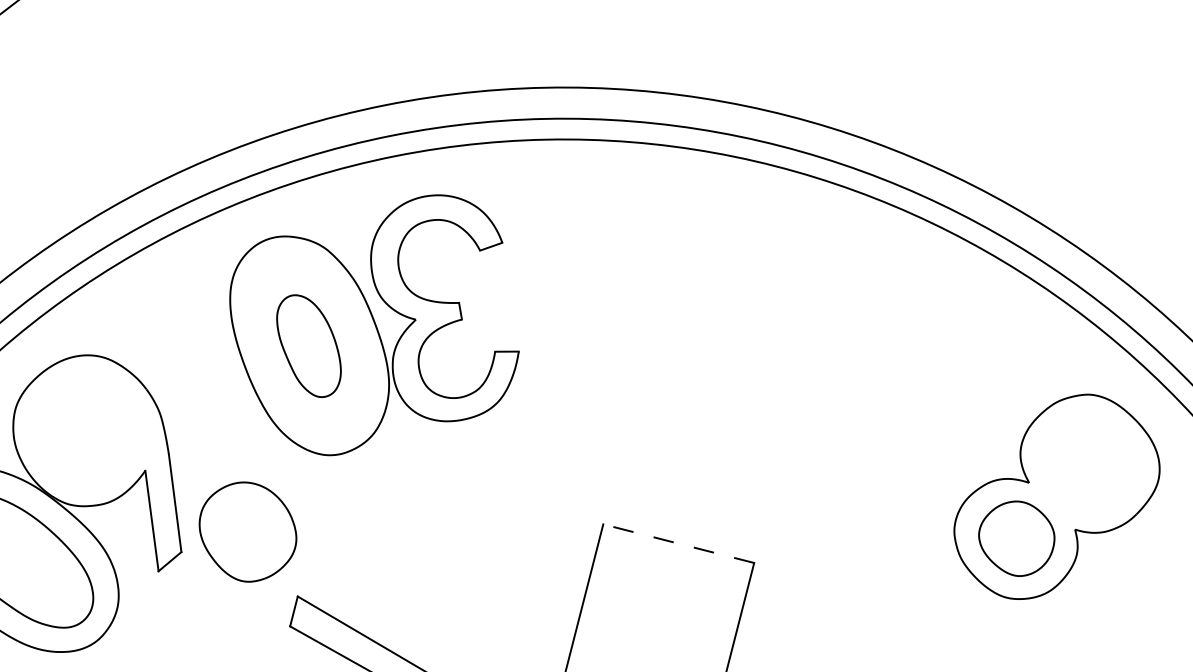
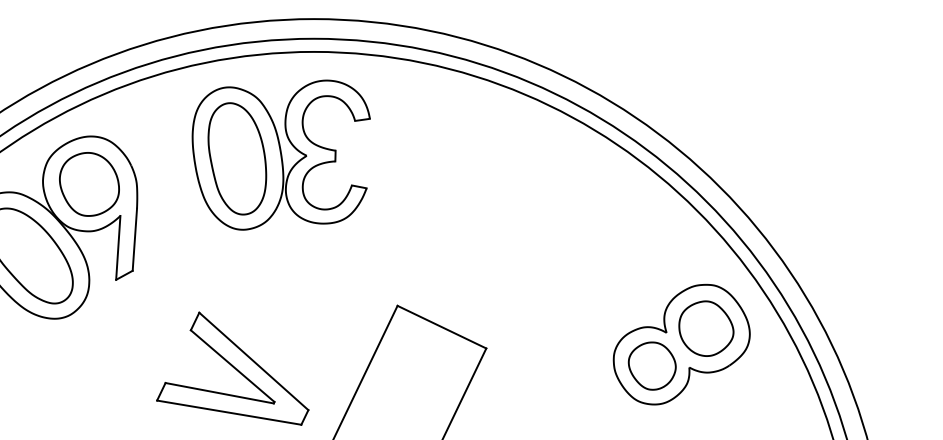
part: (309, 345) -> (237, 158), size x1.67
part: (1089, 463) -> (706, 328), added
part: (248, 531) -> (89, 184), moved
line: (677, 542) -> (441, 326), dashed -> solid

